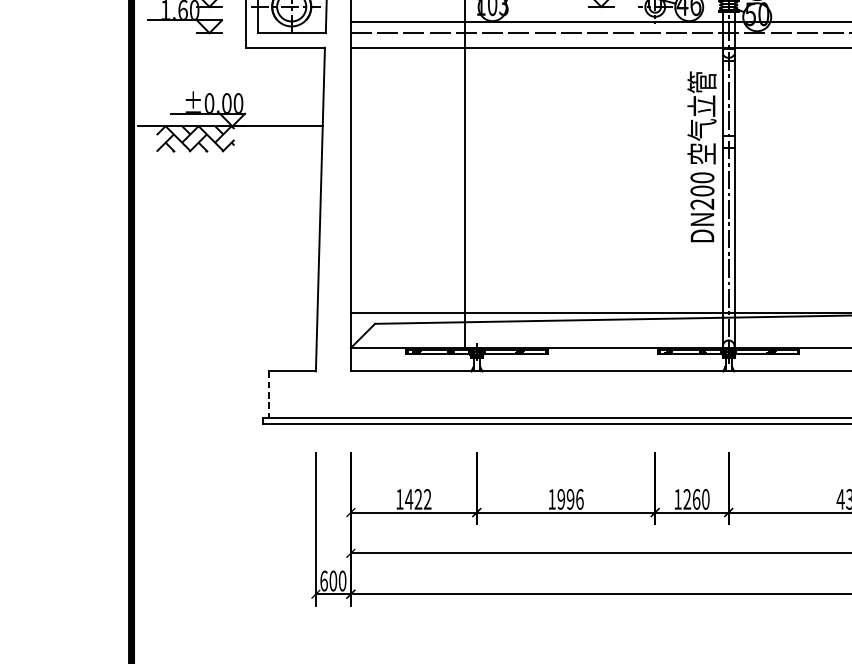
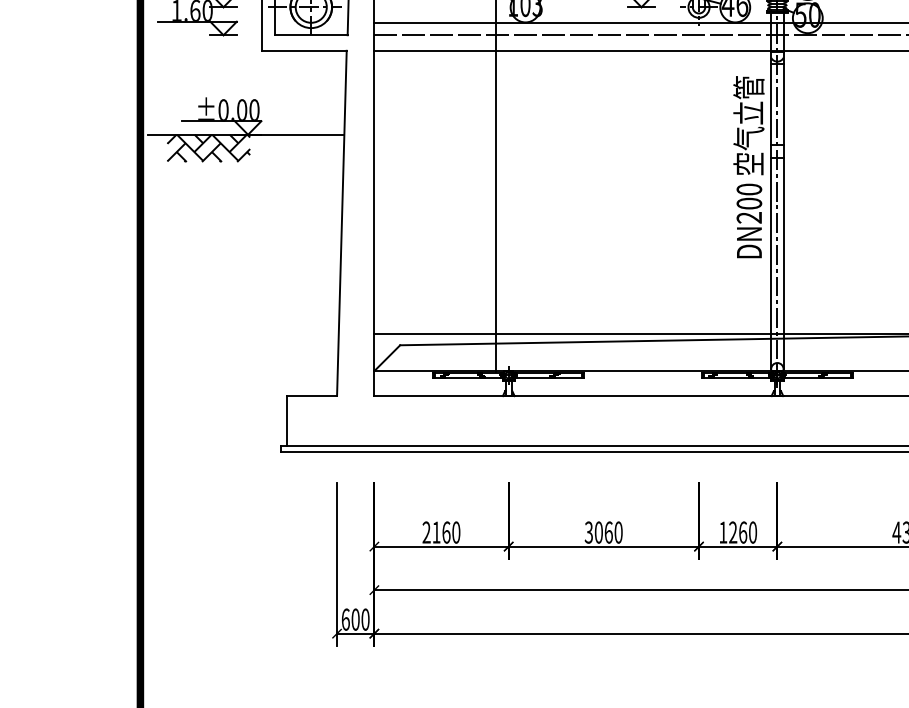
line: (269, 394) -> (287, 420), dashed -> solid
text: (413, 499) -> (441, 532), 1422 -> 2160
text: (565, 499) -> (603, 532), 1996 -> 3060

